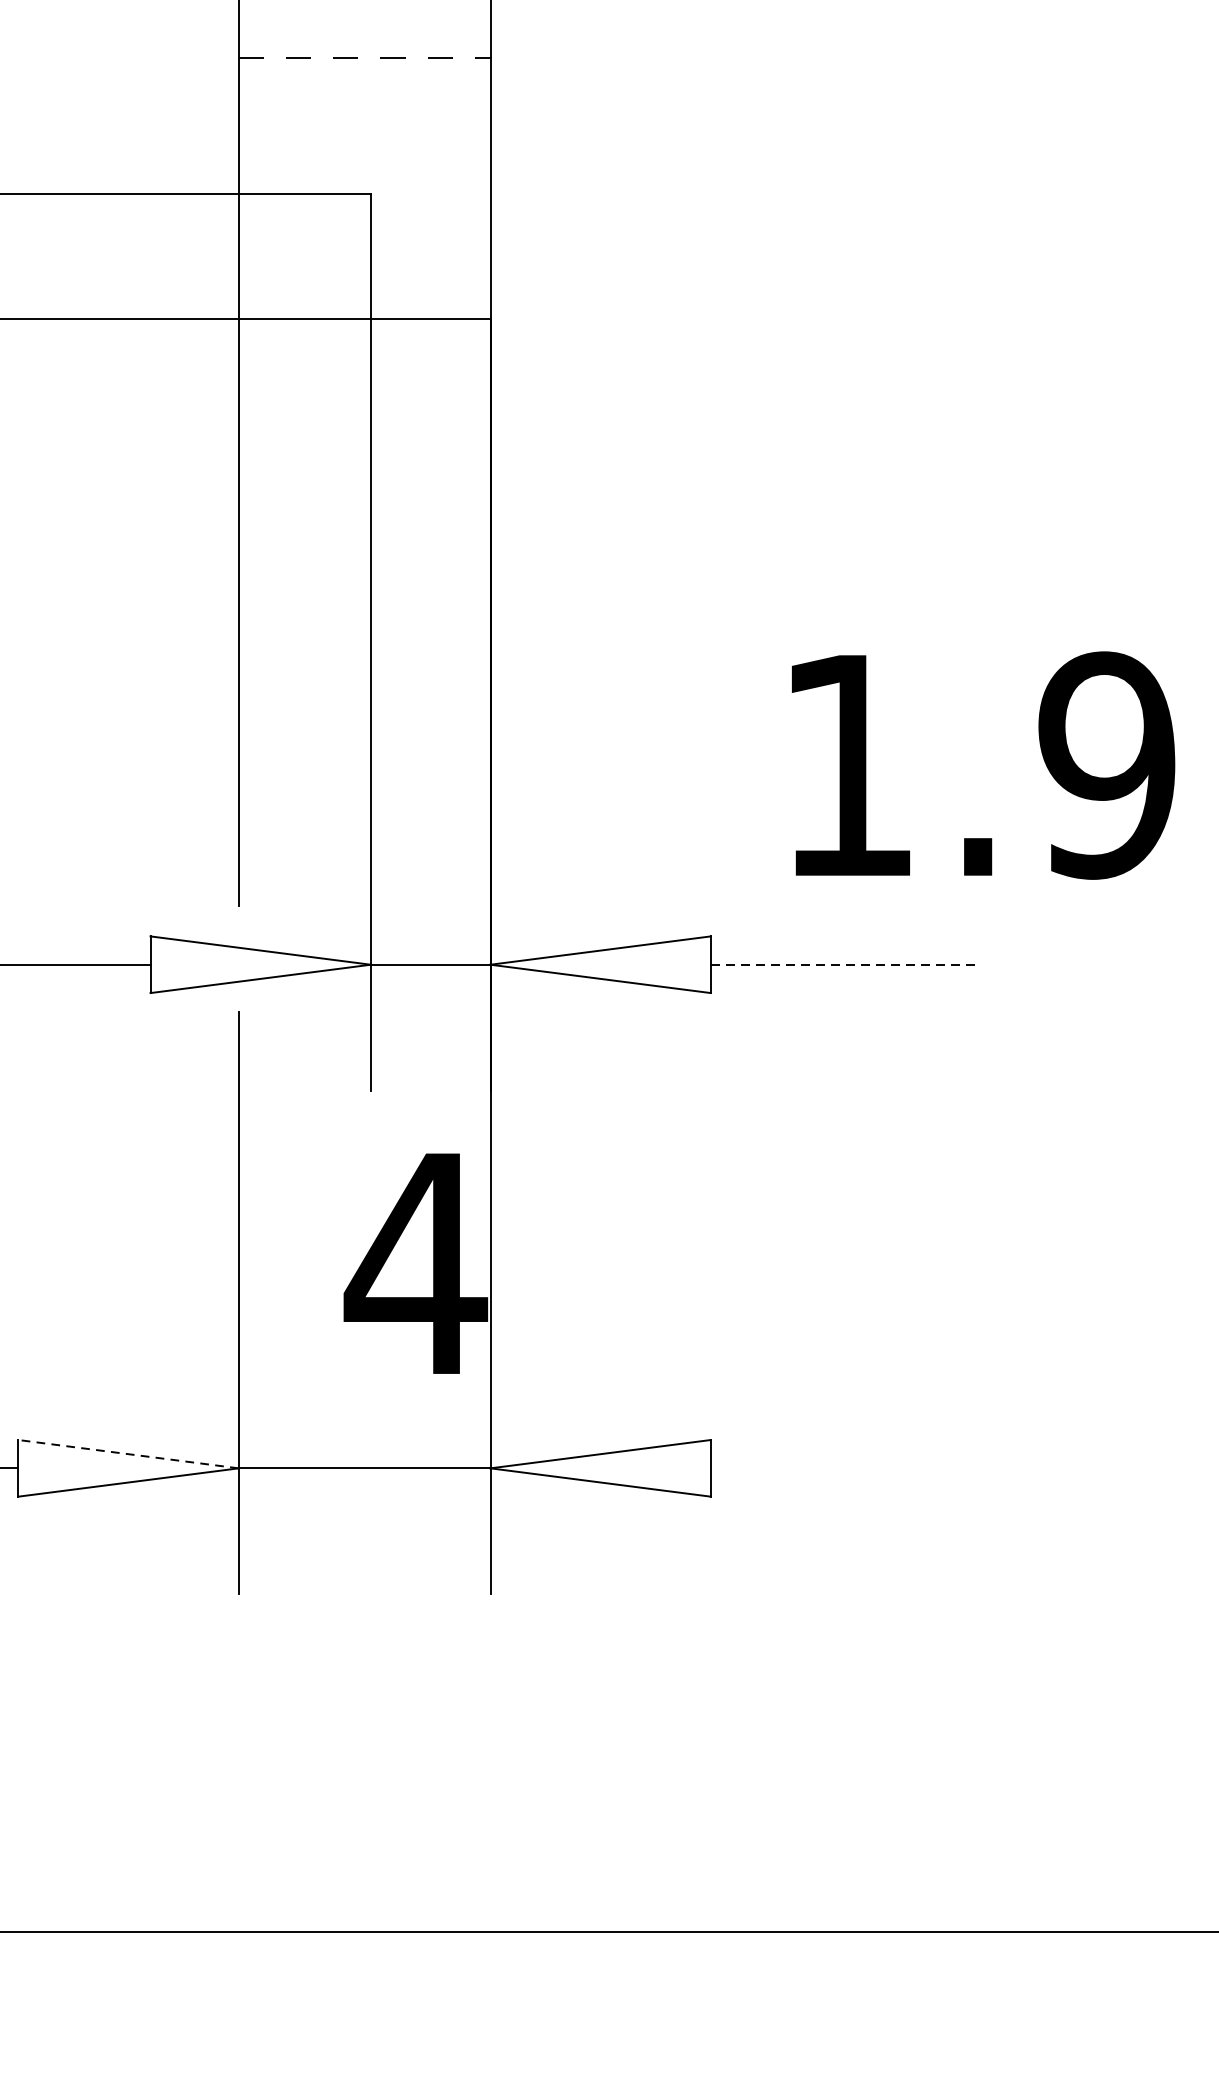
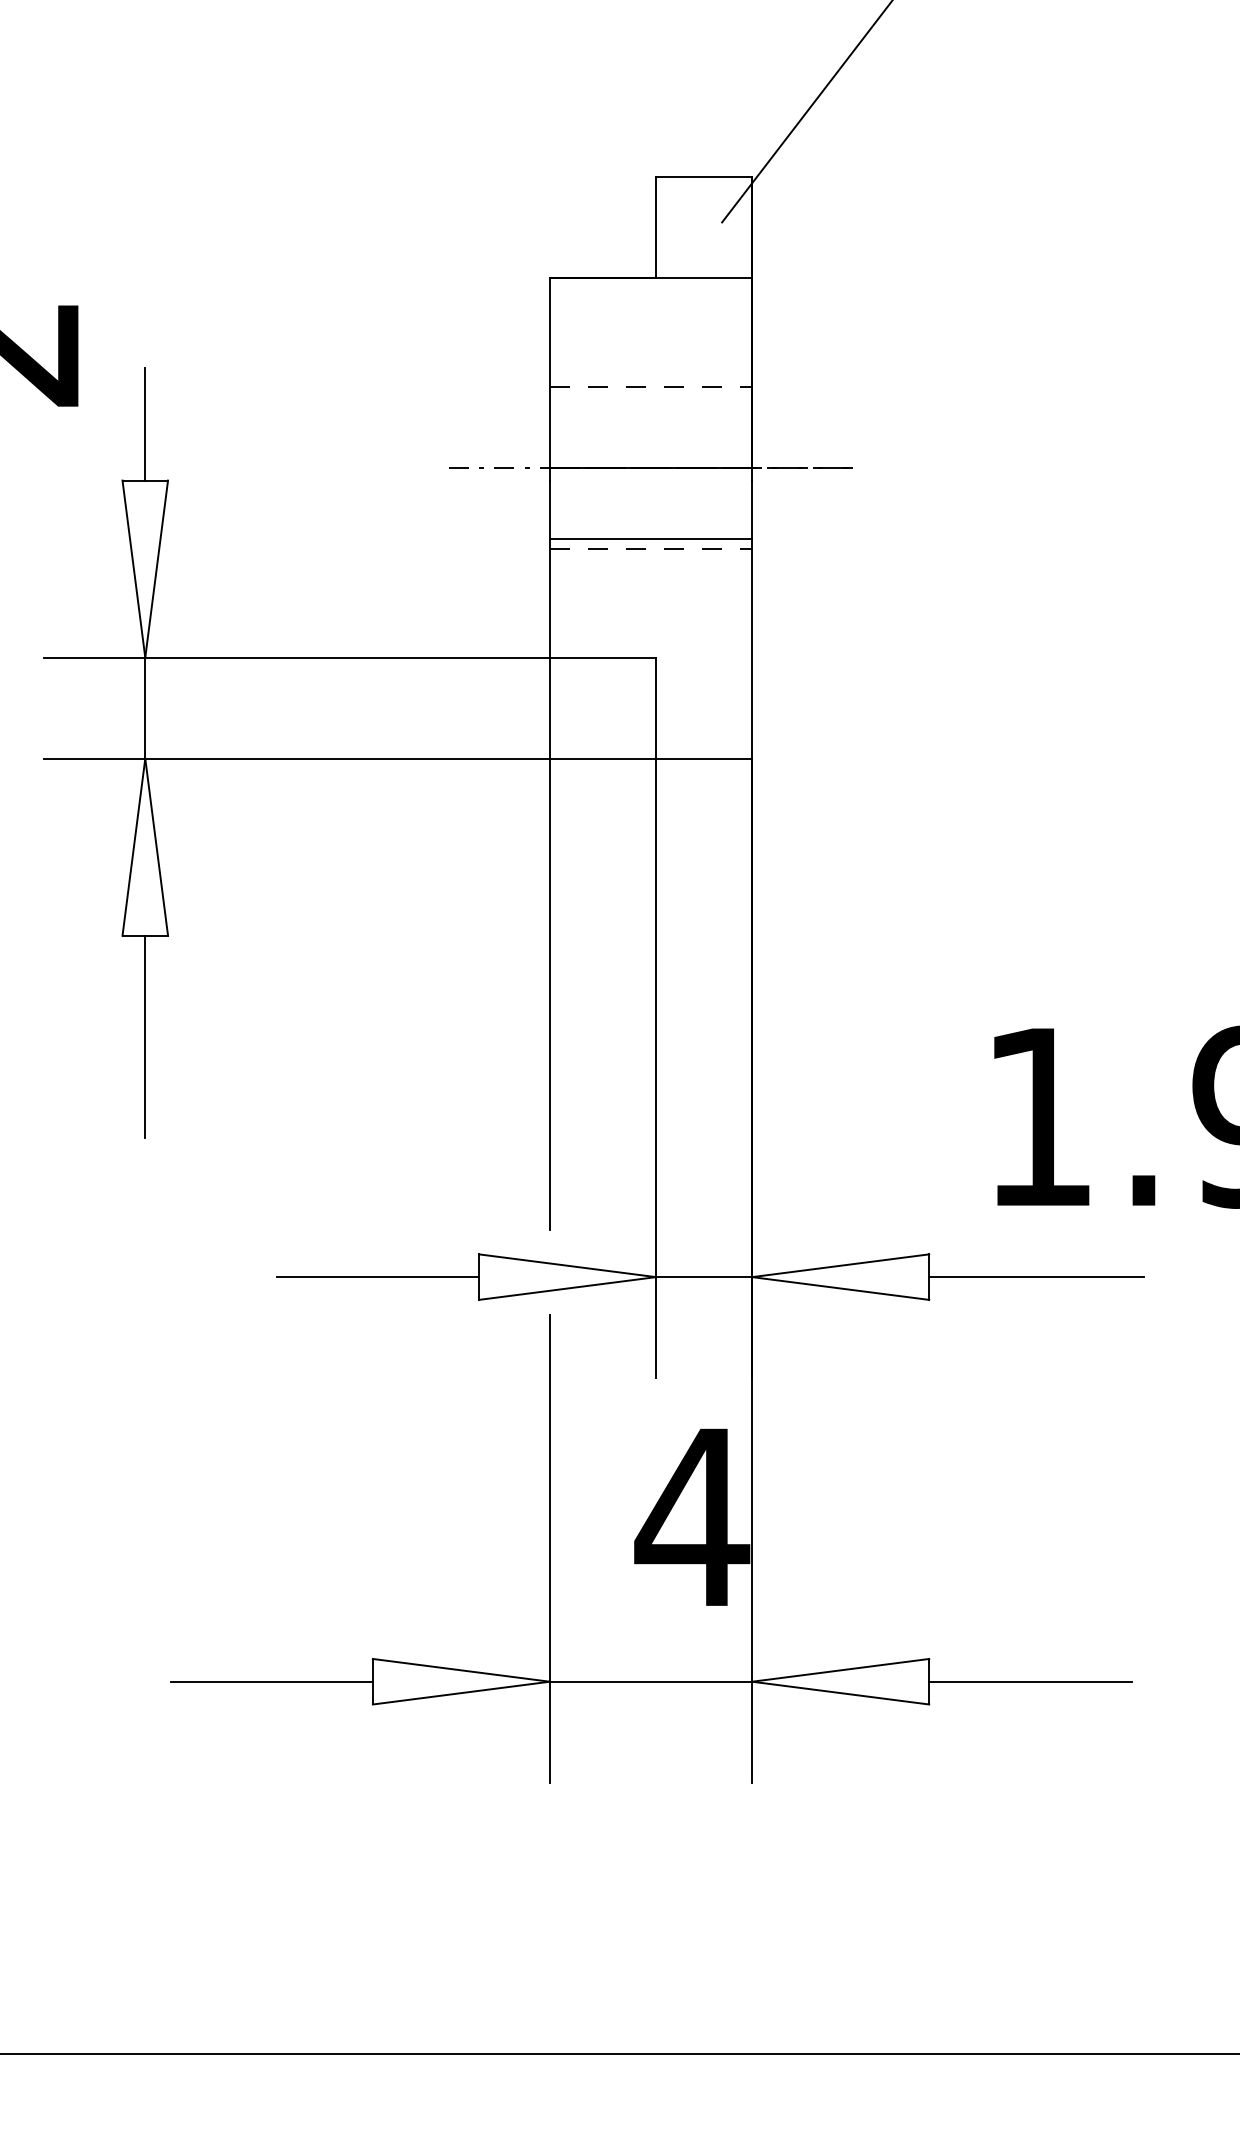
line: (363, 45) -> (650, 538), added
line: (844, 965) -> (1036, 1277), dashed -> solid
line: (127, 1454) -> (460, 1670), dashed -> solid
line: (836, 1468) -> (1030, 1681), added

